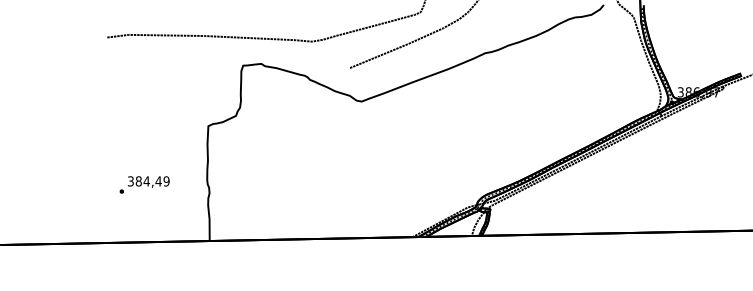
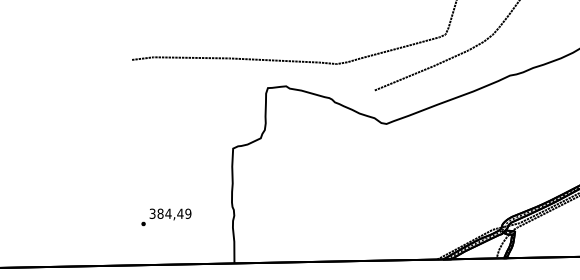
text: (144, 184) -> (166, 216), moved

